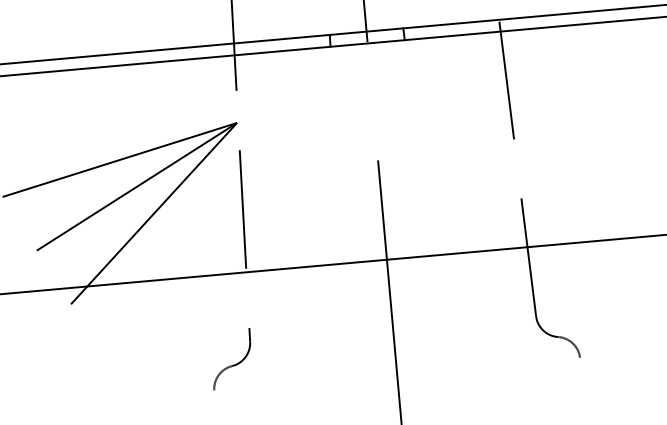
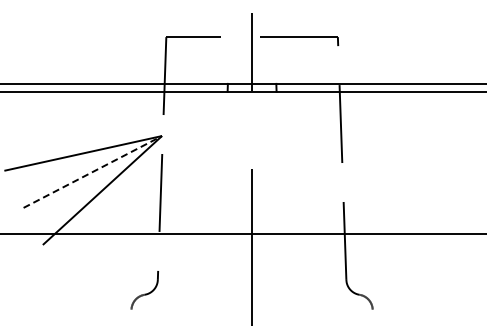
line: (136, 186) -> (92, 171), solid -> dashed

